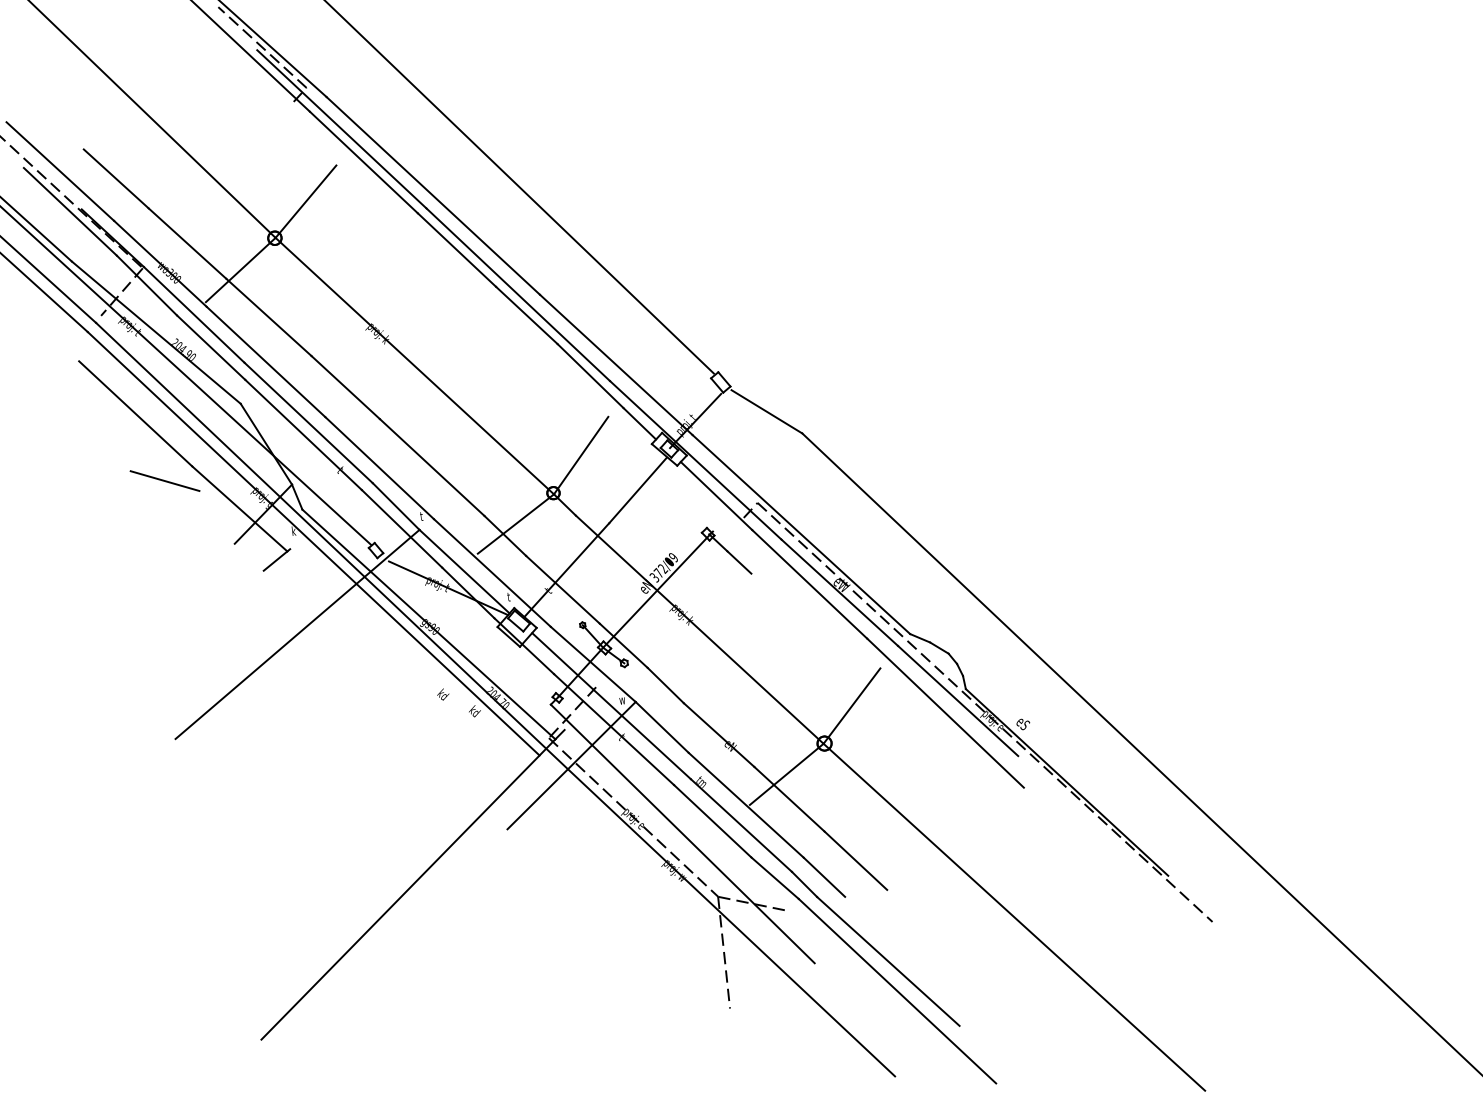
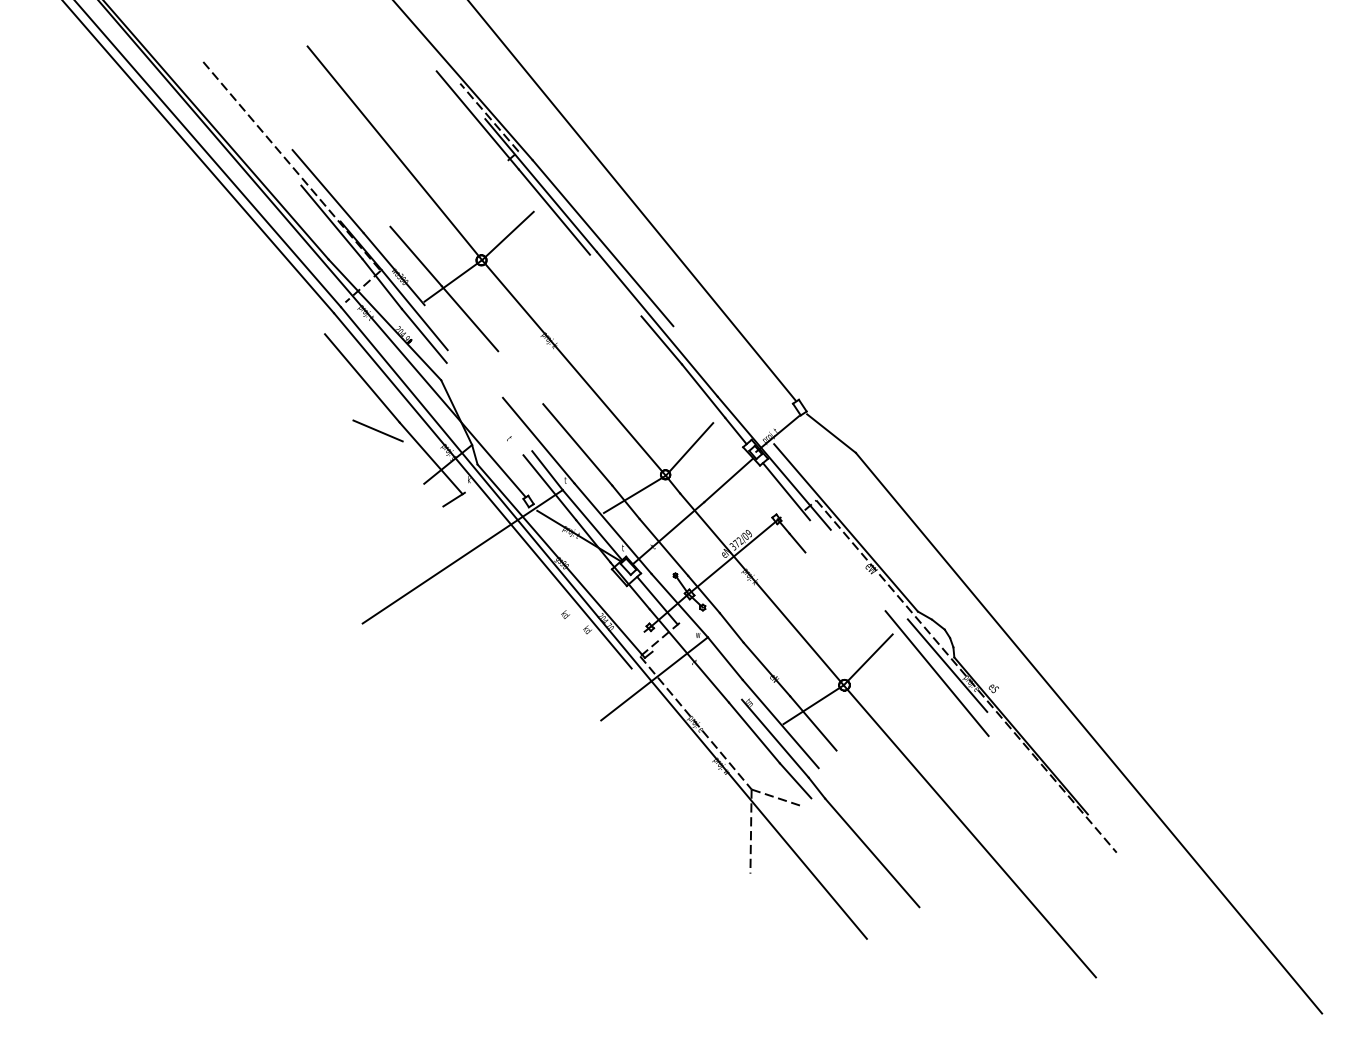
line: (115, 178) -> (368, 201), removed
line: (456, 250) -> (615, 285), removed
line: (265, 361) -> (463, 351), removed
line: (615, 365) -> (723, 385), removed
line: (345, 387) -> (520, 377), removed
line: (307, 422) -> (489, 400), removed
line: (302, 434) -> (484, 408), removed
line: (809, 584) -> (847, 565), removed
line: (838, 592) -> (868, 574), removed
line: (641, 733) -> (709, 661), removed
line: (682, 833) -> (730, 739), removed
line: (854, 860) -> (856, 774), removed
line: (823, 877) -> (831, 784), removed
line: (407, 888) -> (521, 755), removed
line: (897, 990) -> (876, 875), removed

